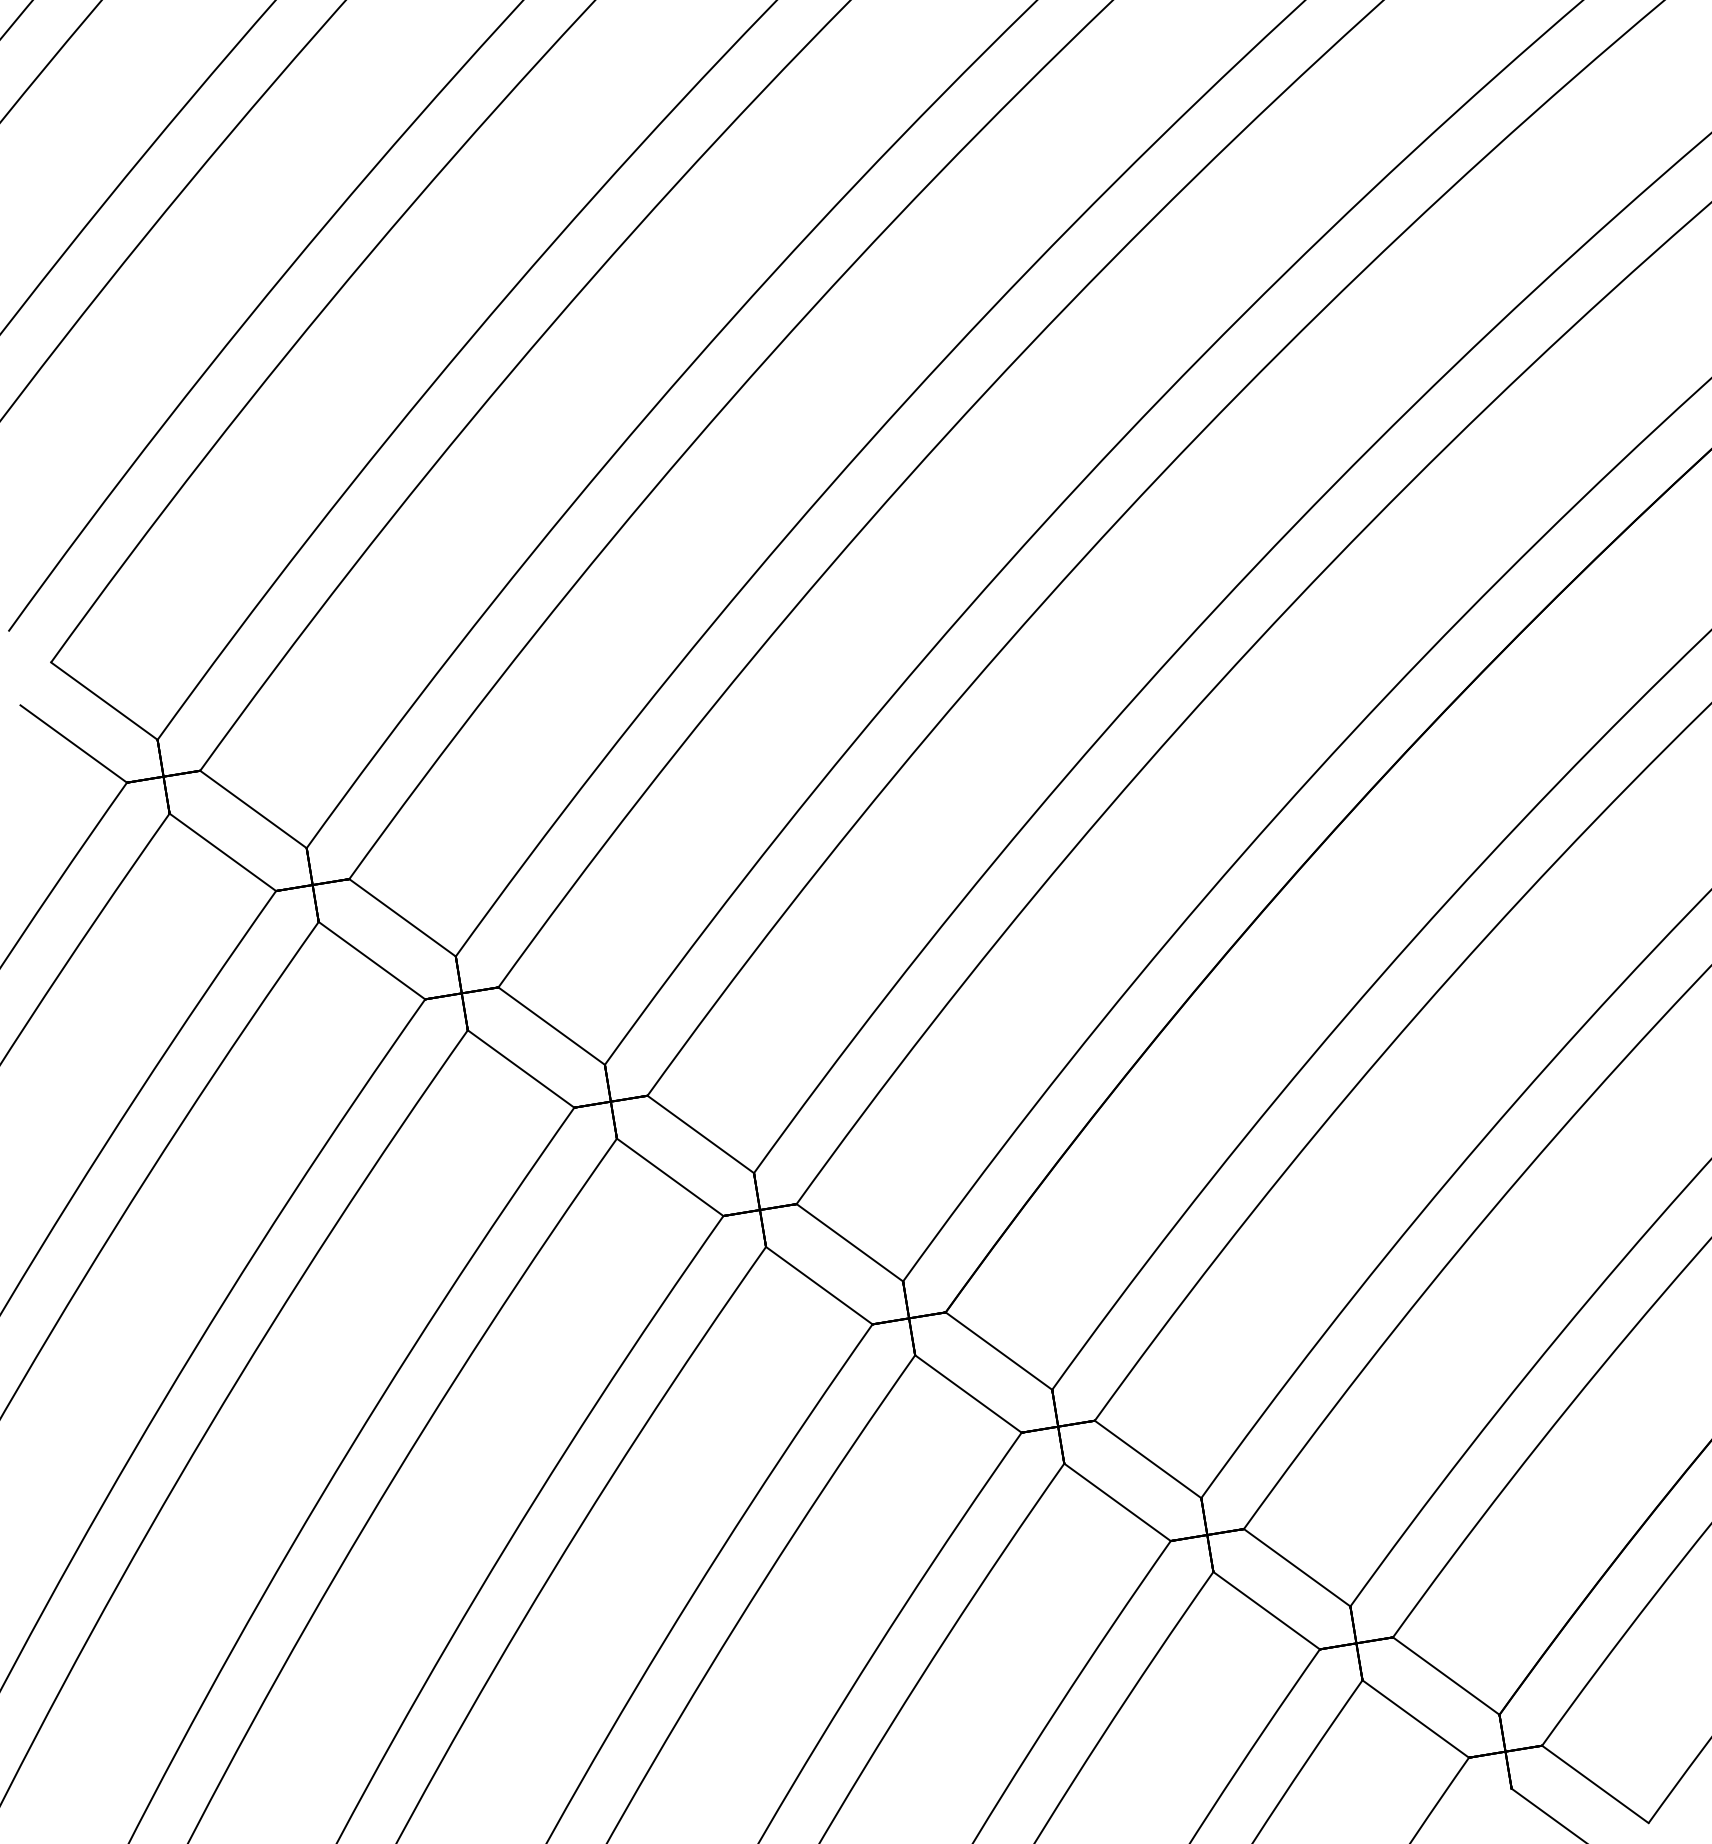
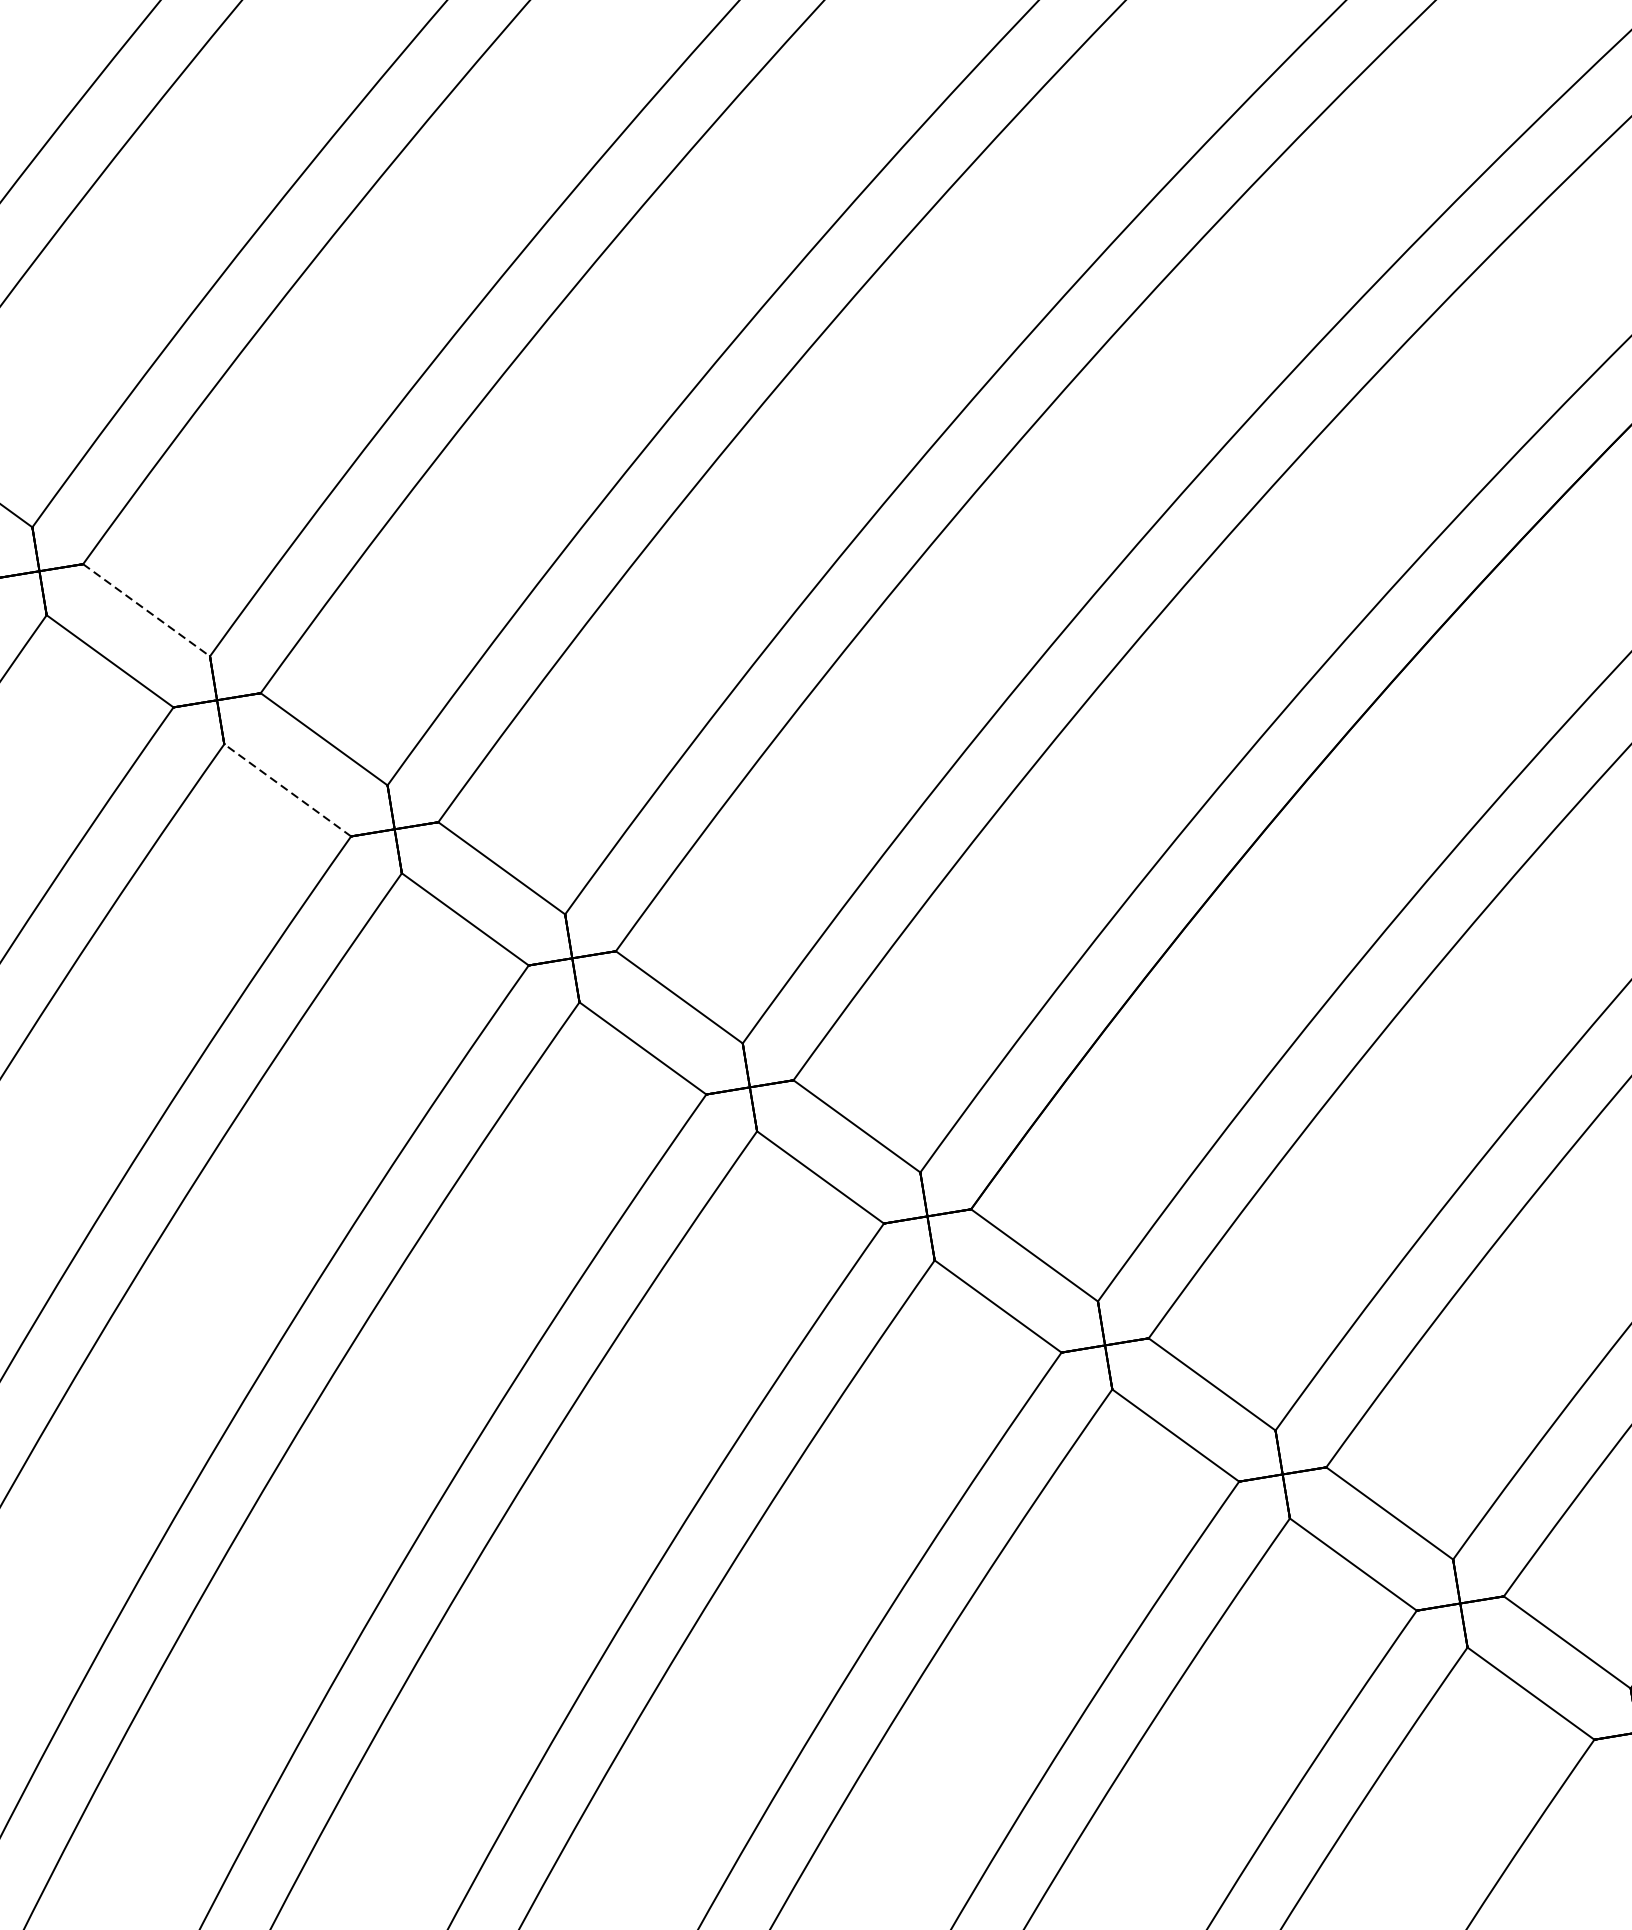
line: (253, 809) -> (146, 610), solid -> dashed
line: (371, 960) -> (287, 790), solid -> dashed

